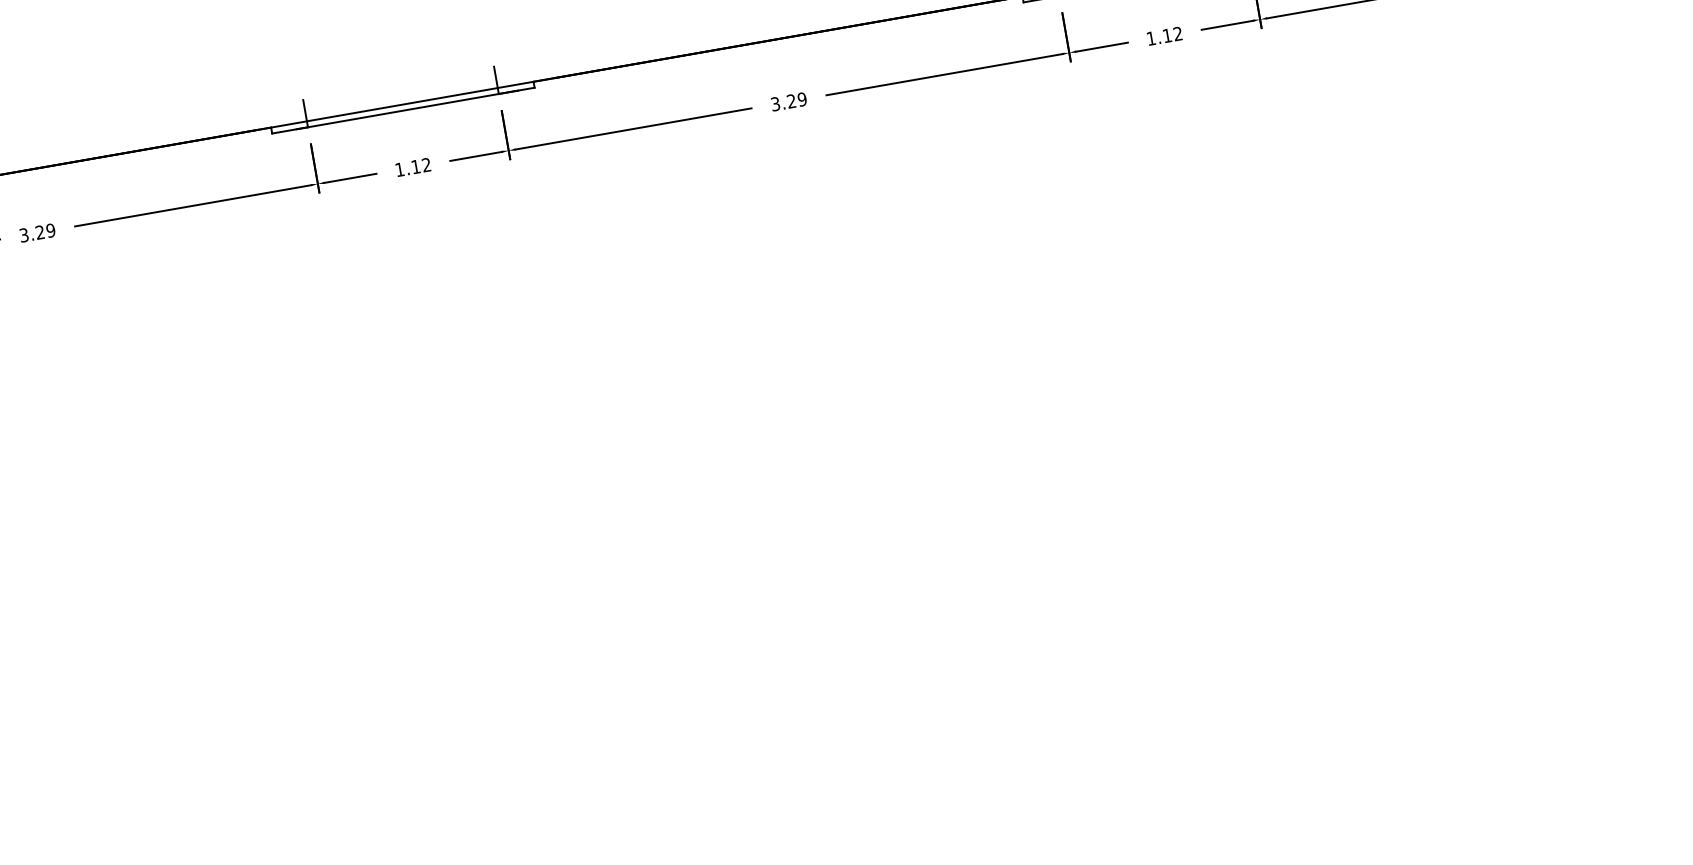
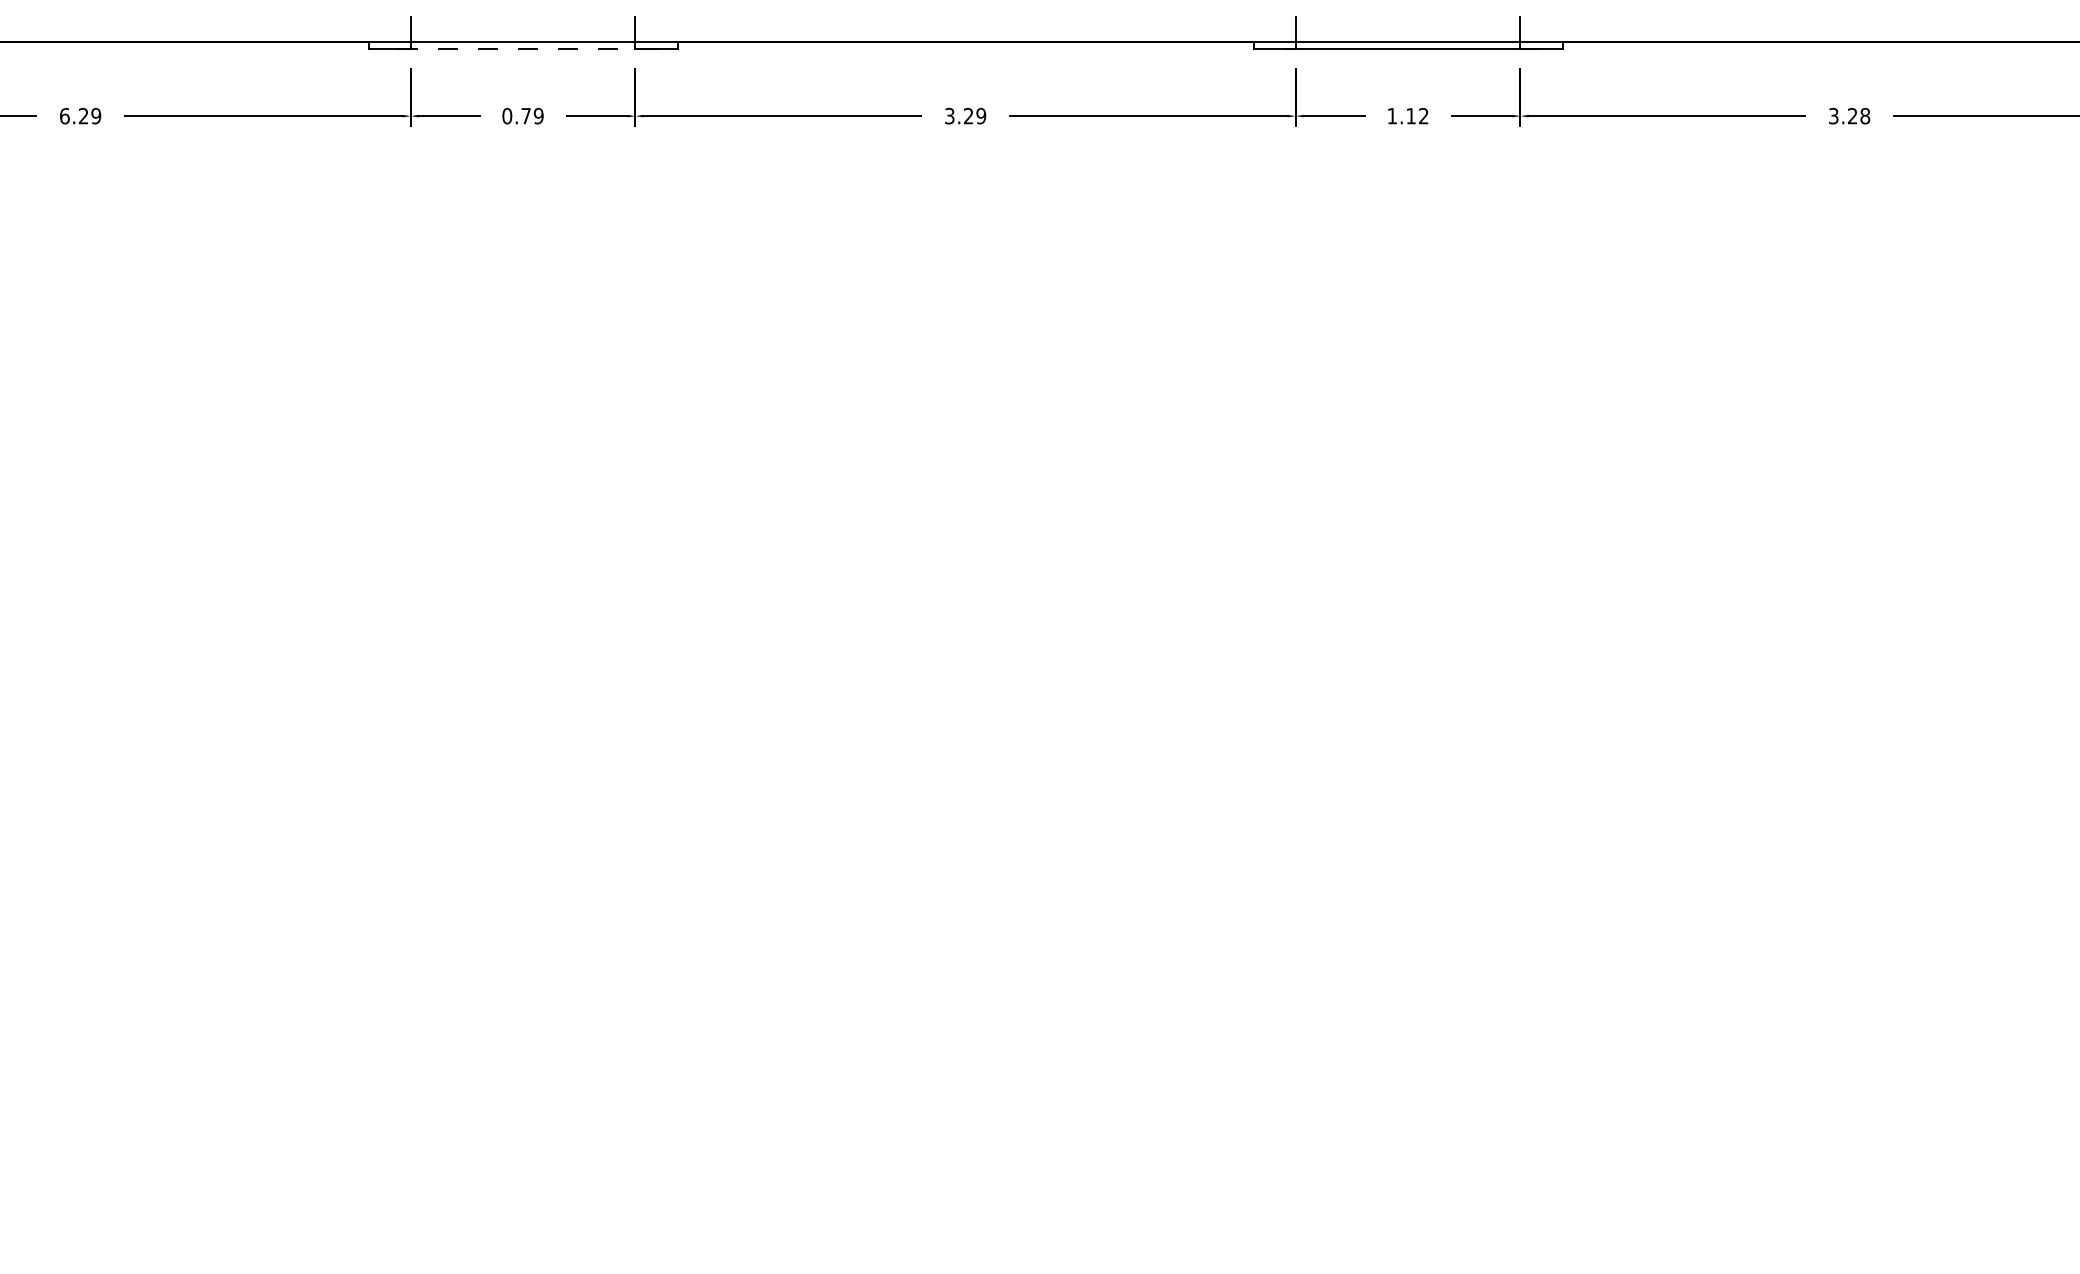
line: (408, 109) -> (528, 49), solid -> dashed
text: (412, 167) -> (522, 116), 1.12 -> 0.79
text: (23, 234) -> (64, 115), 3.29 -> 6.29

